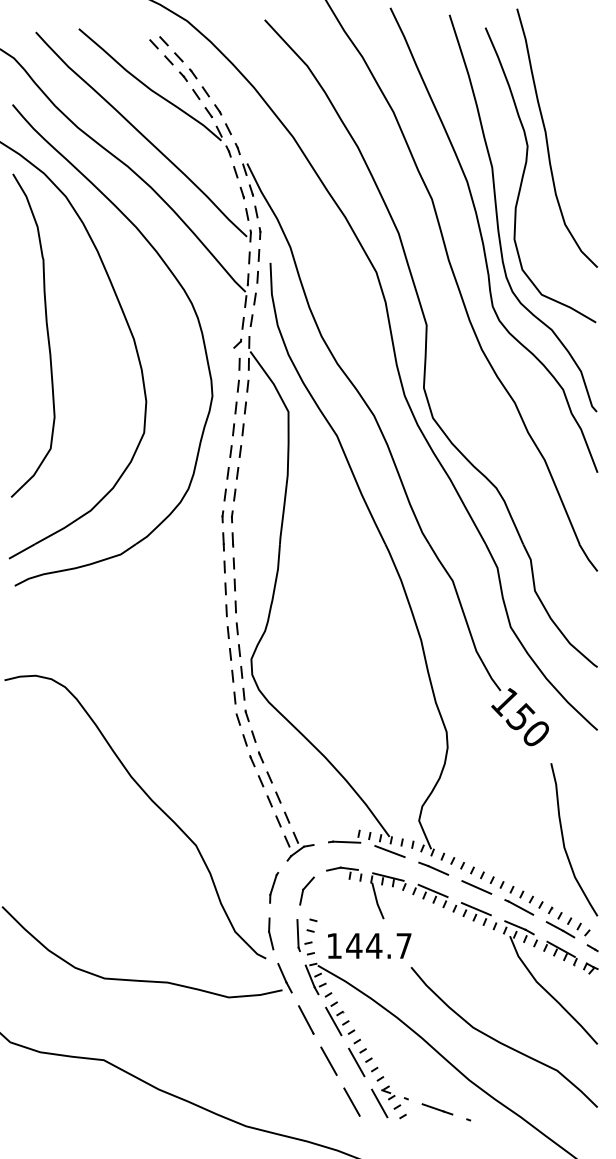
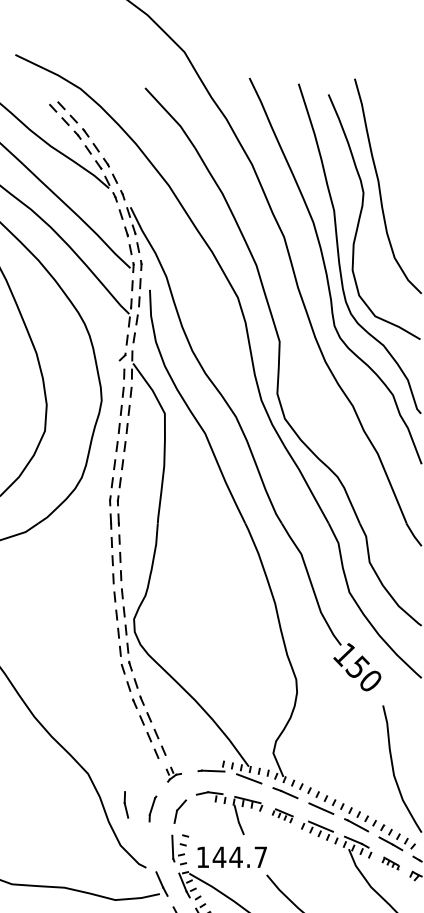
part: (299, 846) -> (174, 774), size x0.6
part: (430, 895) -> (282, 815), size x0.7
part: (271, 933) -> (126, 804), moved
part: (560, 953) -> (390, 863), size x0.6

